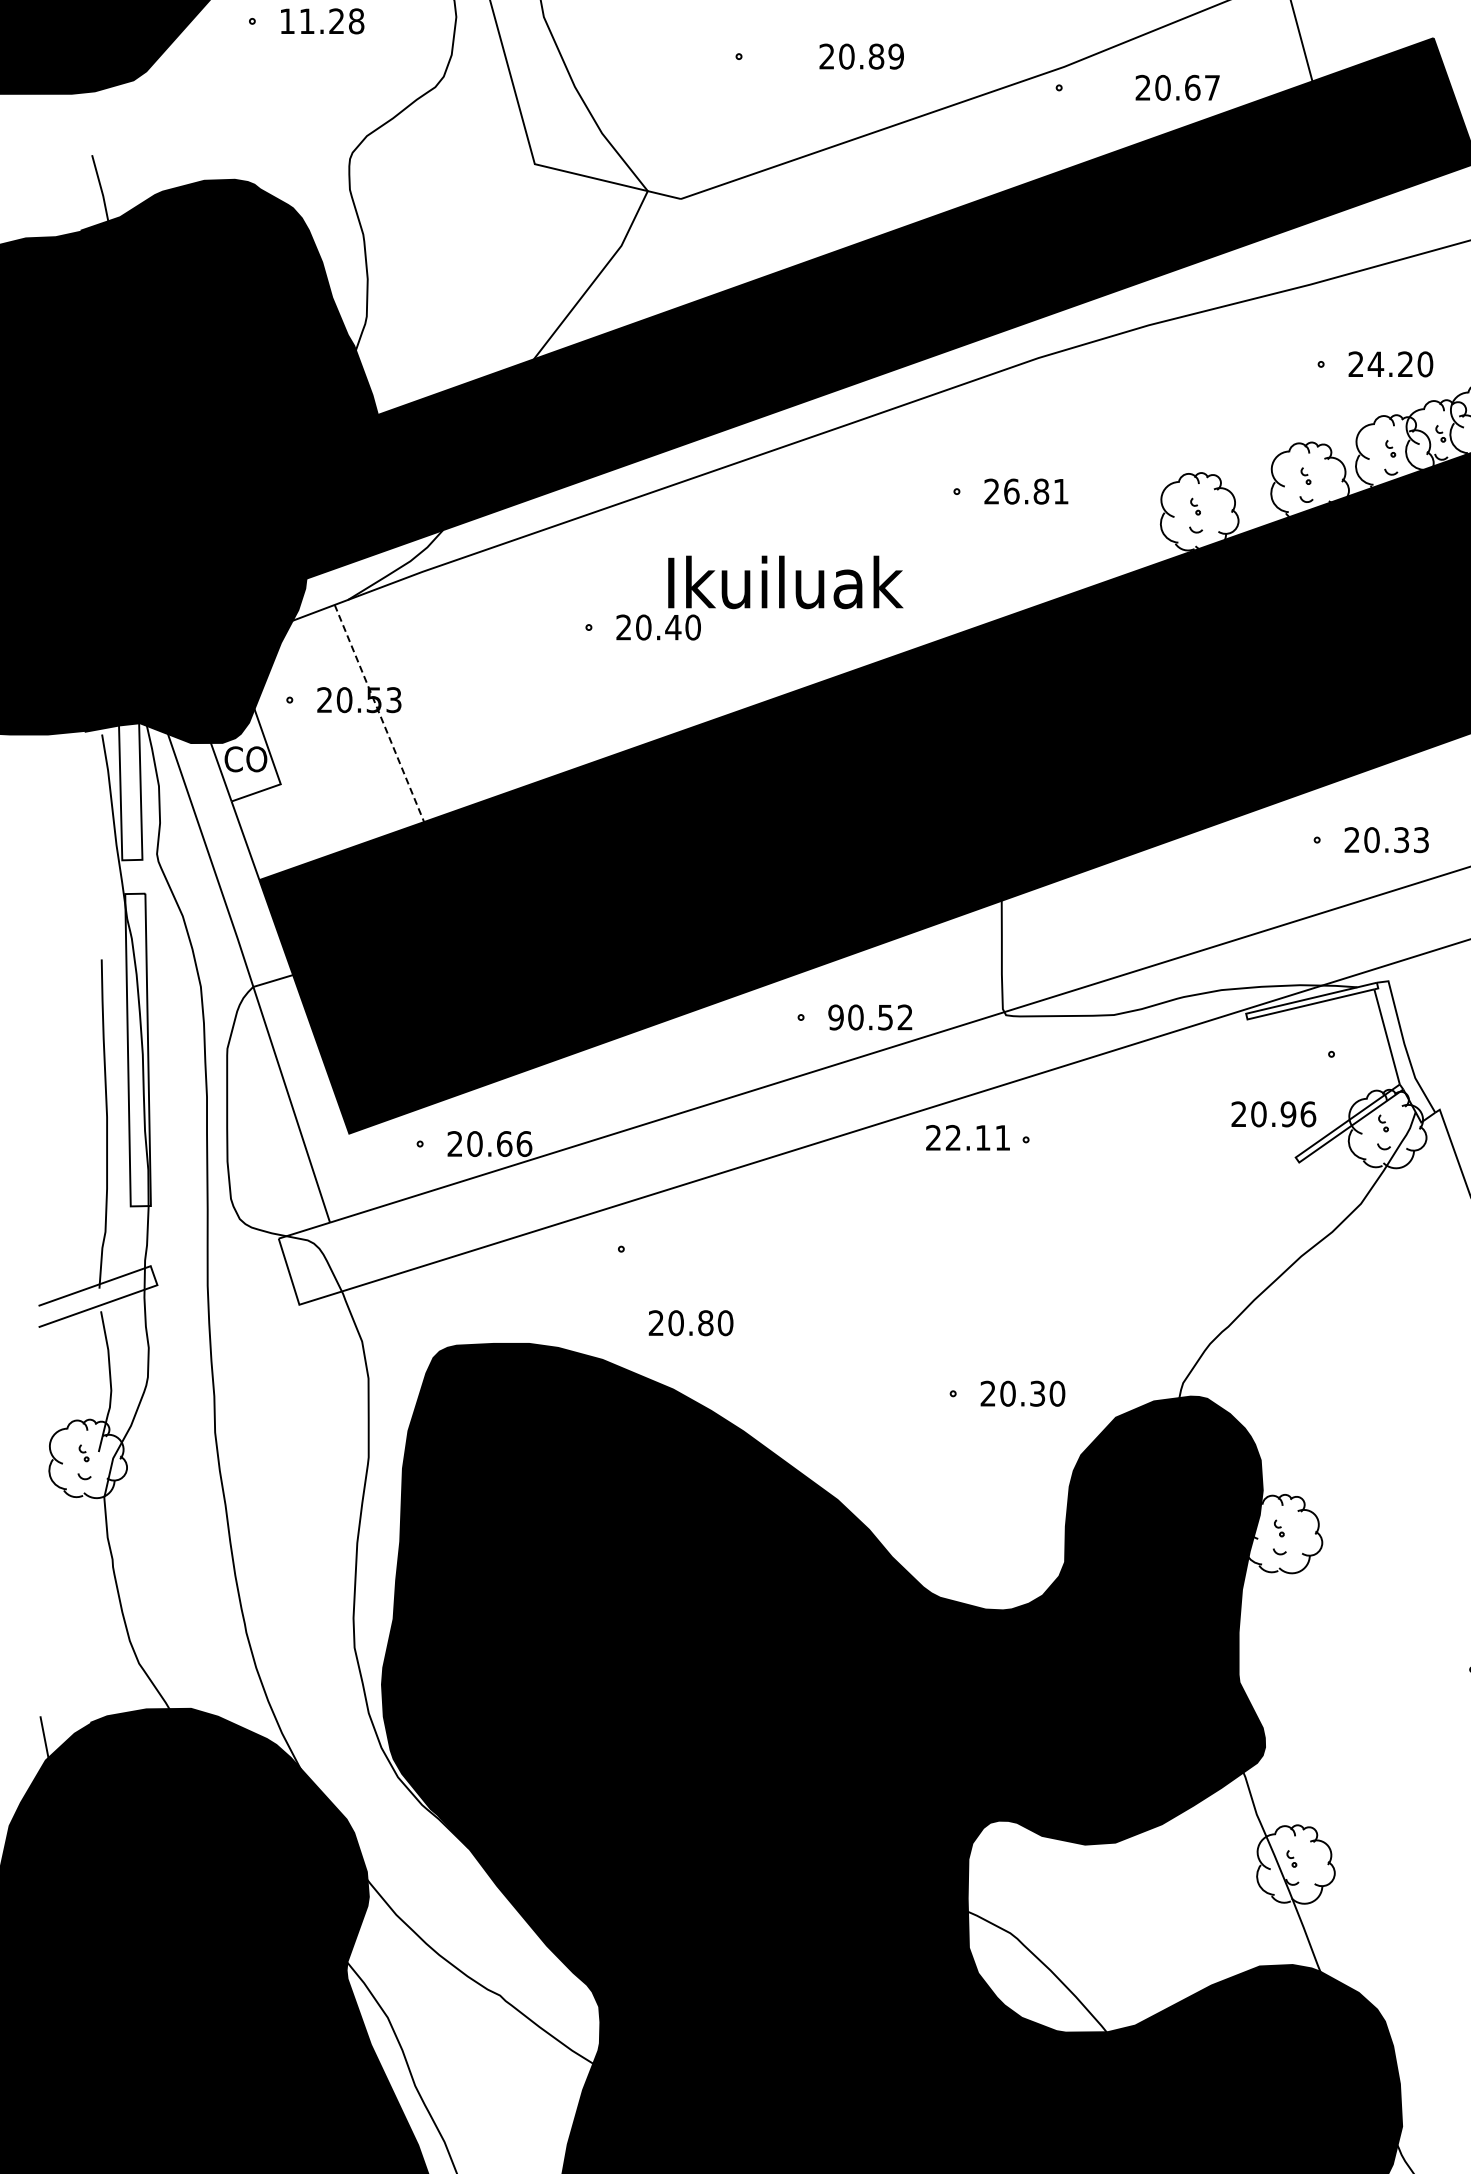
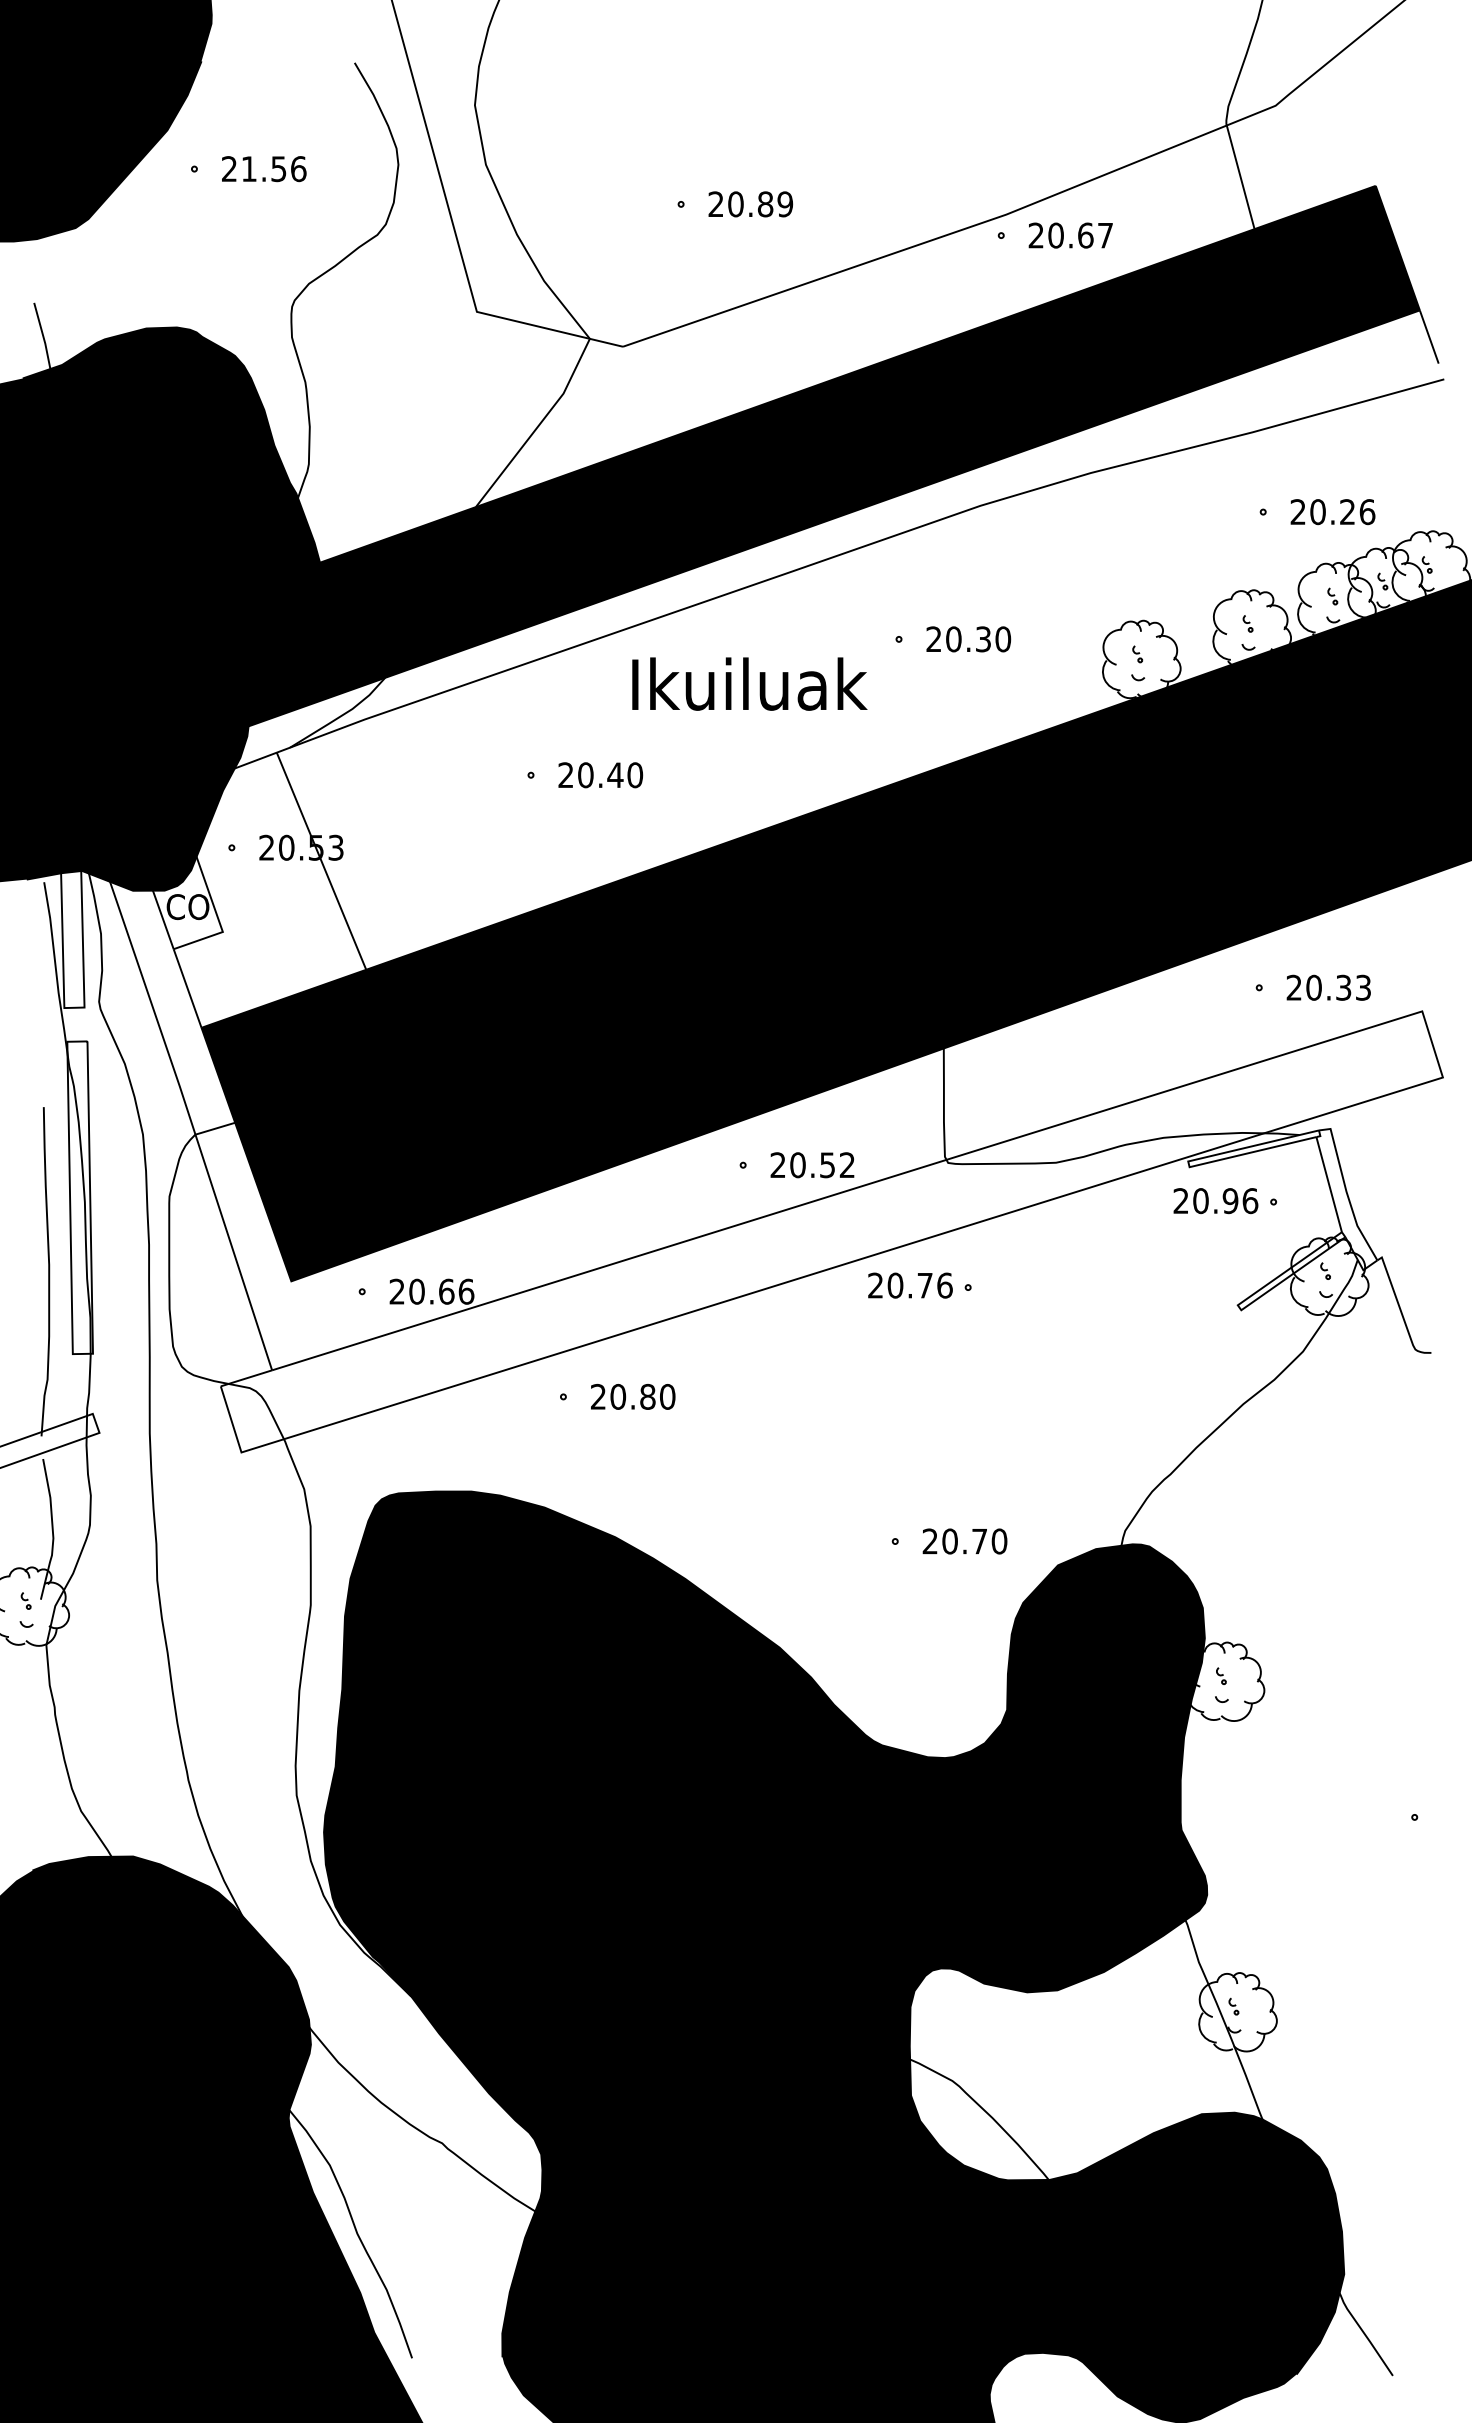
text: (322, 21) -> (264, 169), 11.28 -> 21.56
text: (861, 56) -> (750, 204), moved
text: (1177, 87) -> (1070, 235), moved
text: (1400, 364) -> (1342, 512), 24.20 -> 20.26
text: (1036, 491) -> (978, 639), 26.81 -> 20.30
text: (785, 581) -> (749, 683), moved
line: (379, 713) -> (321, 861), dashed -> solid
text: (835, 1017) -> (777, 1165), 90.52 -> 20.52
text: (1273, 1114) -> (1215, 1201), moved
text: (977, 1137) -> (919, 1285), 22.11 -> 20.76
text: (691, 1322) -> (633, 1396), moved
text: (1037, 1393) -> (979, 1541), 20.30 -> 20.70

